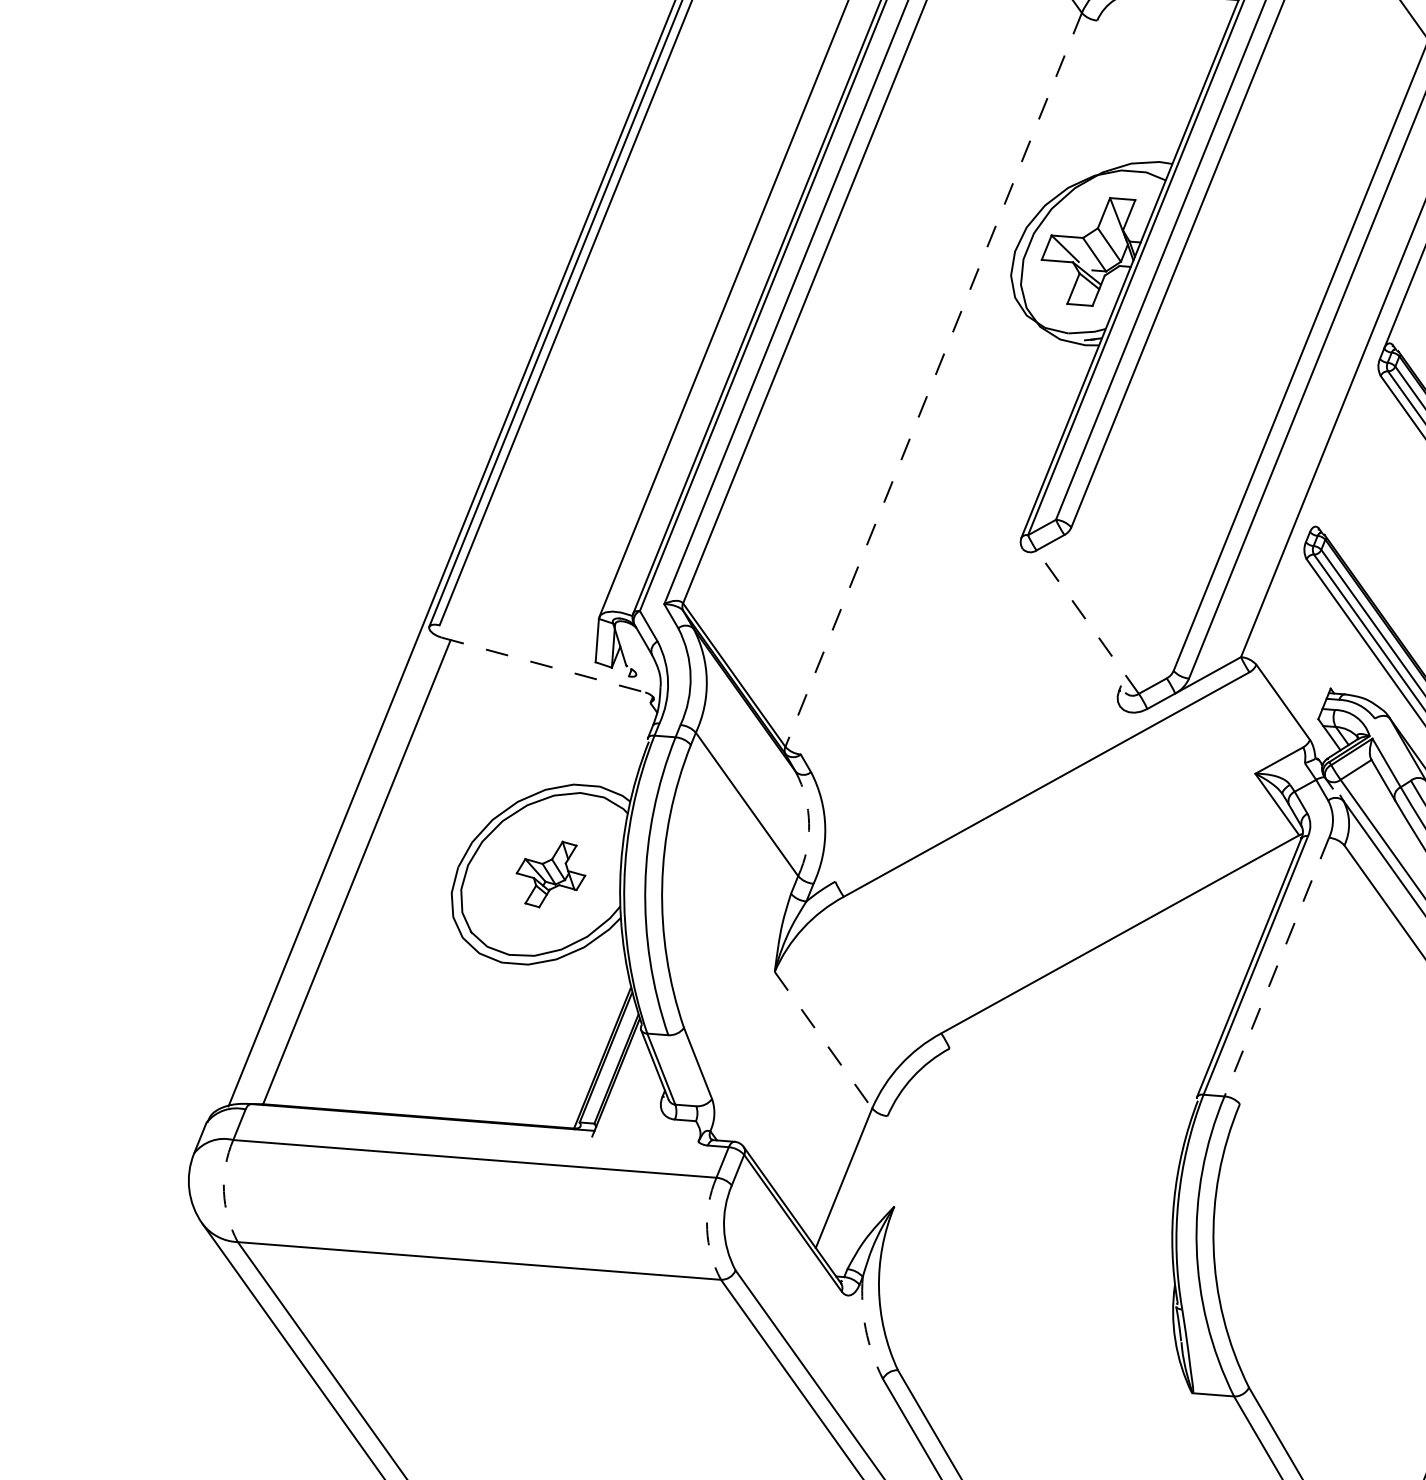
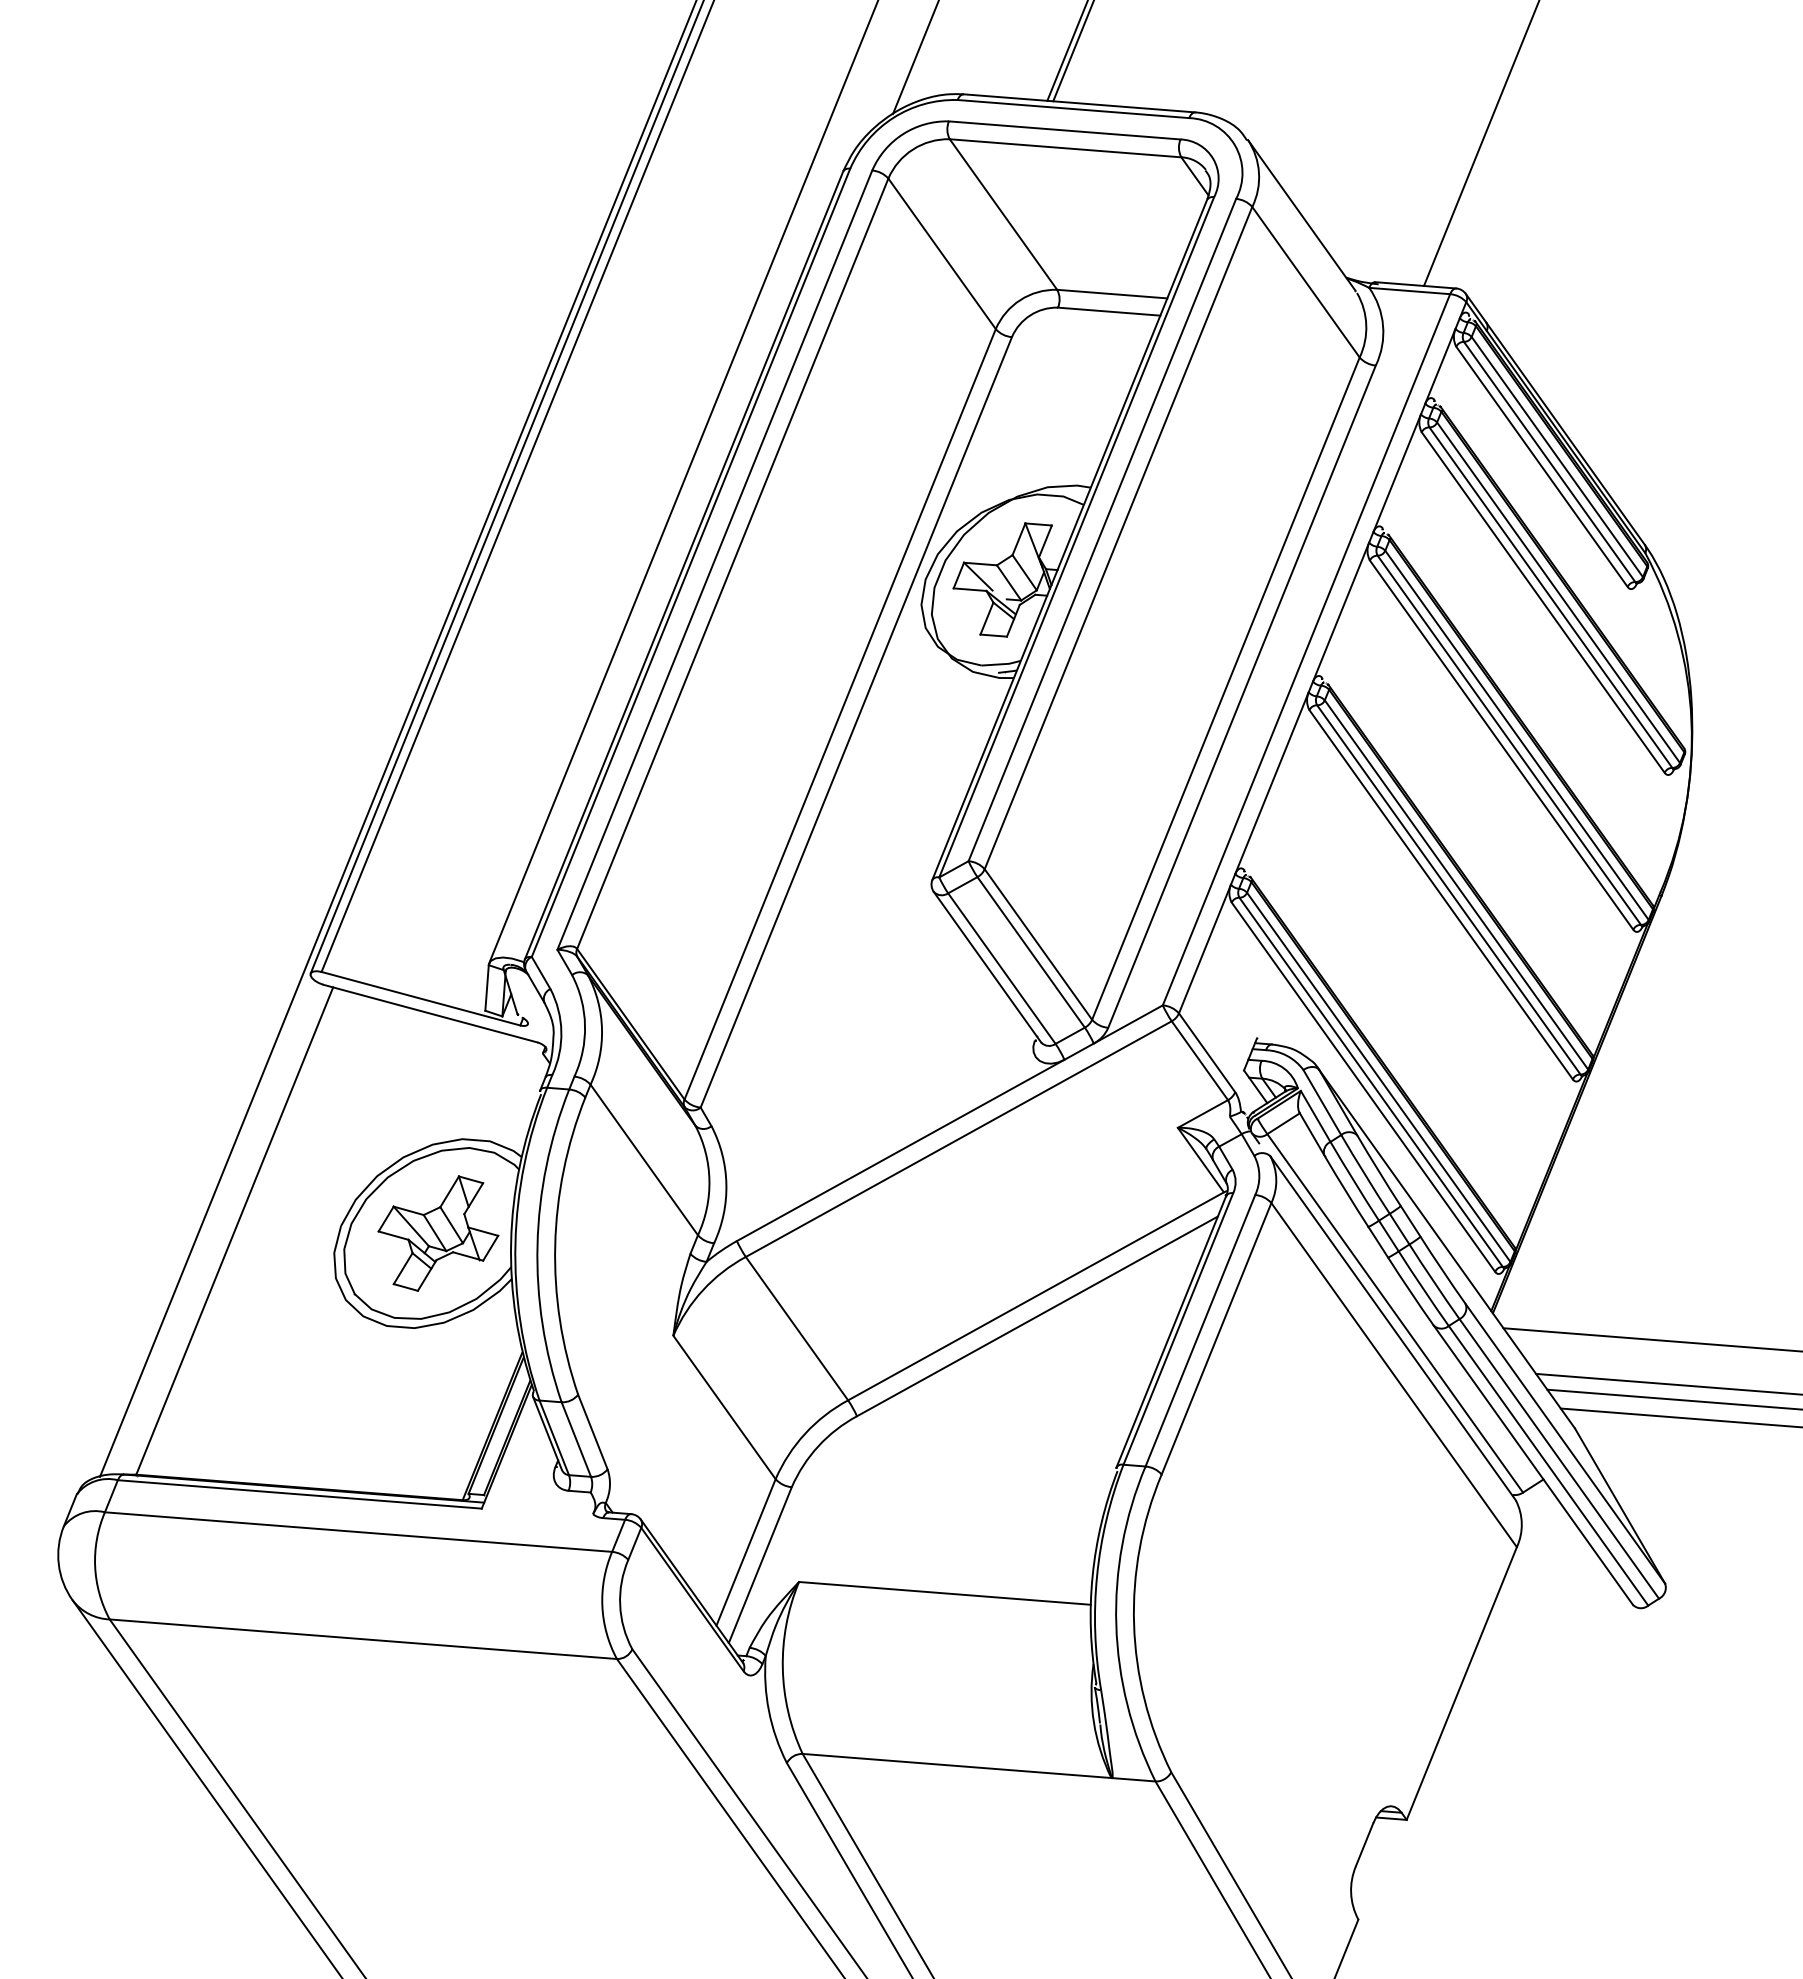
line: (933, 380) -> (840, 714), dashed -> solid
line: (948, 387) -> (855, 722), added
line: (1344, 445) -> (1271, 783), added
line: (1122, 599) -> (1038, 944), added
line: (1280, 602) -> (1204, 948), added
line: (1114, 606) -> (1030, 952), added
line: (1074, 621) -> (987, 967), added
line: (1087, 622) -> (1001, 968), dashed -> solid
line: (533, 650) -> (420, 998), added
line: (543, 664) -> (430, 1013), dashed -> solid
line: (1275, 709) -> (1199, 1060), added
line: (1393, 749) -> (1322, 1102), added
line: (991, 795) -> (900, 1150), added
arc: (809, 823) -> (709, 1180), dashed -> solid
part: (551, 874) -> (438, 1233), size x1.67
line: (1121, 953) -> (1037, 1316), added
line: (892, 964) -> (796, 1328), added
line: (1276, 967) -> (1200, 1331), dashed -> solid
line: (1292, 974) -> (1216, 1338), added
line: (823, 1040) -> (724, 1407), dashed -> solid
line: (682, 1070) -> (576, 1439), added
line: (418, 1123) -> (299, 1494), added
line: (856, 1190) -> (759, 1565), added
arc: (224, 1191) -> (95, 1566), dashed -> solid
line: (1033, 1216) -> (944, 1592), added
arc: (707, 1229) -> (602, 1606), dashed -> solid
arc: (865, 1328) -> (768, 1710), dashed -> solid
line: (1045, 1381) -> (957, 1765), added

